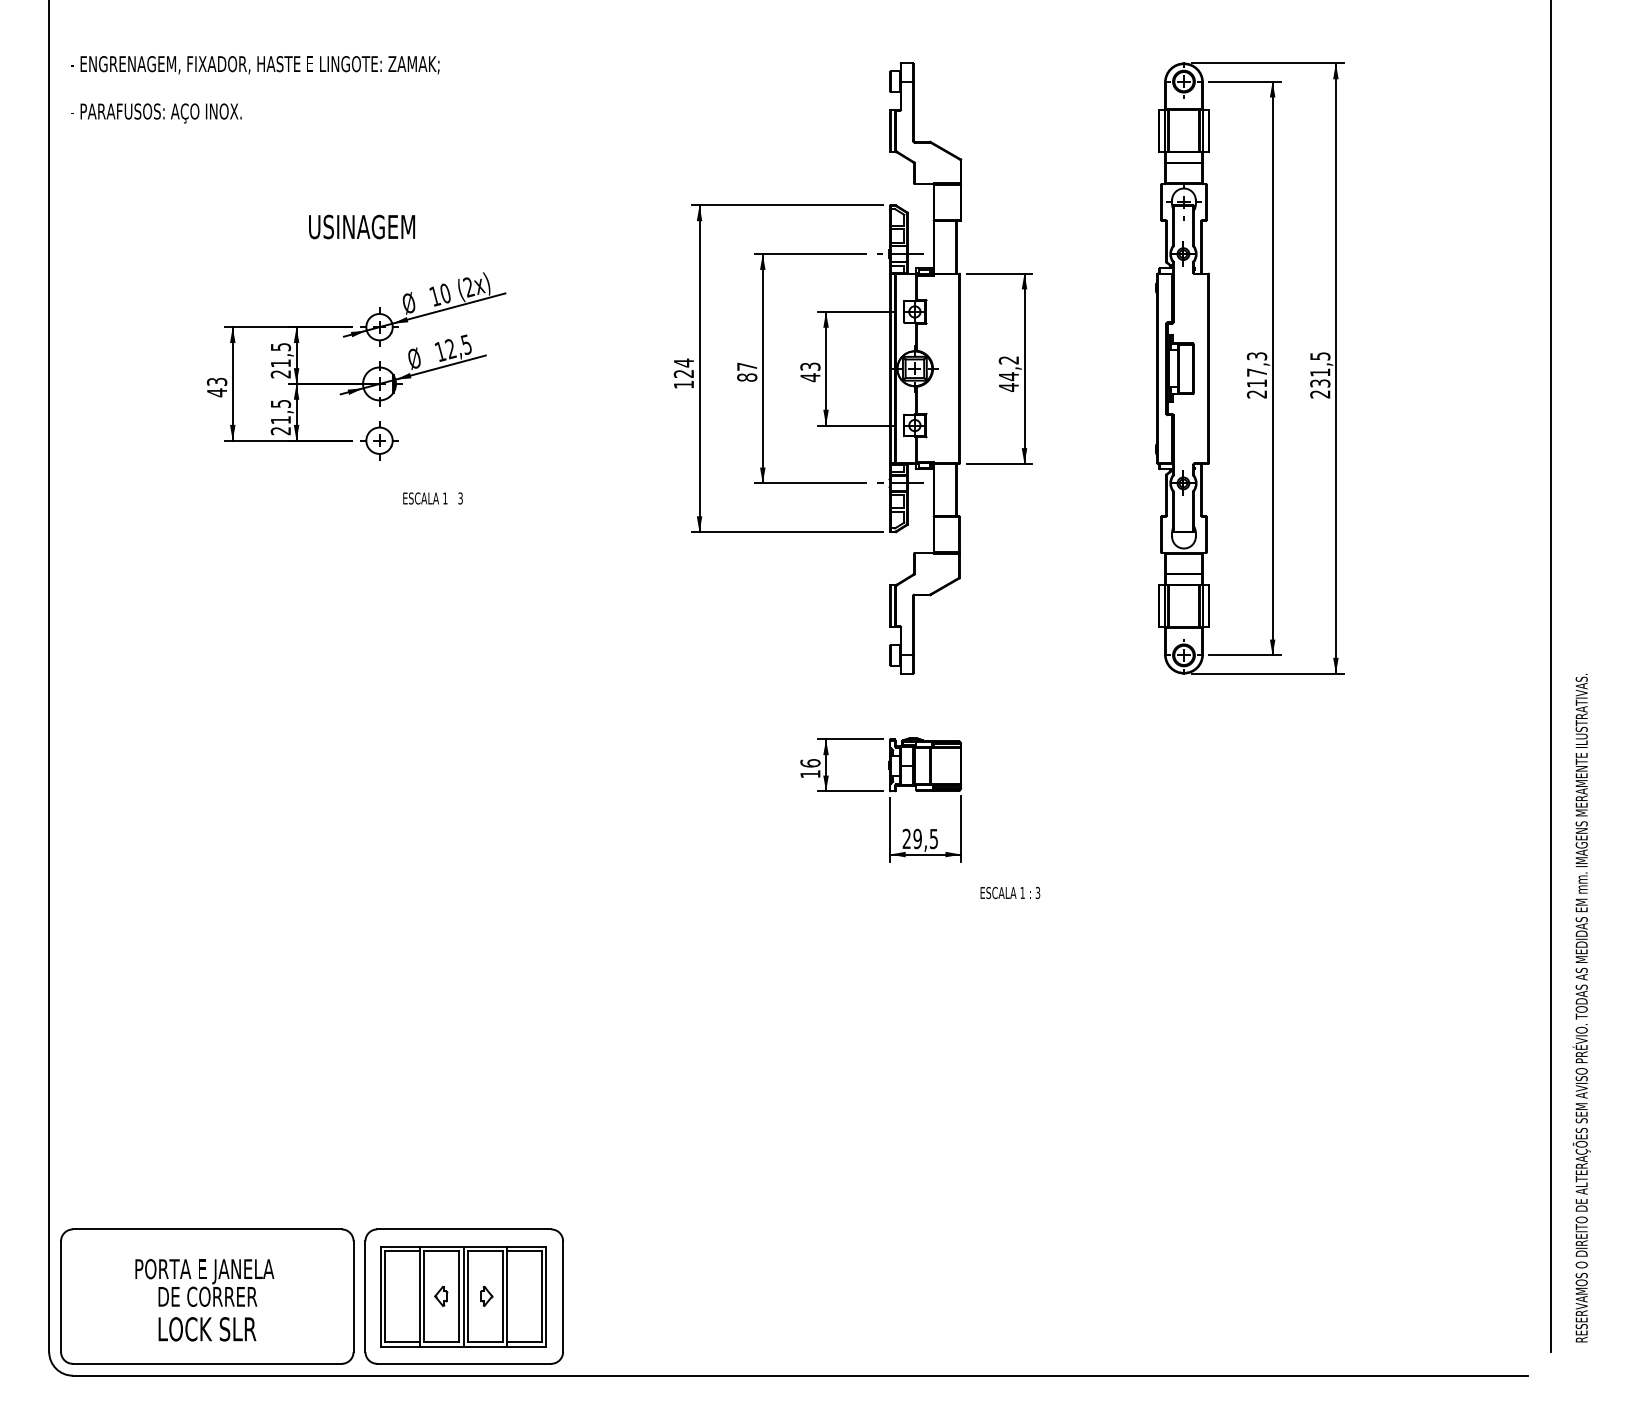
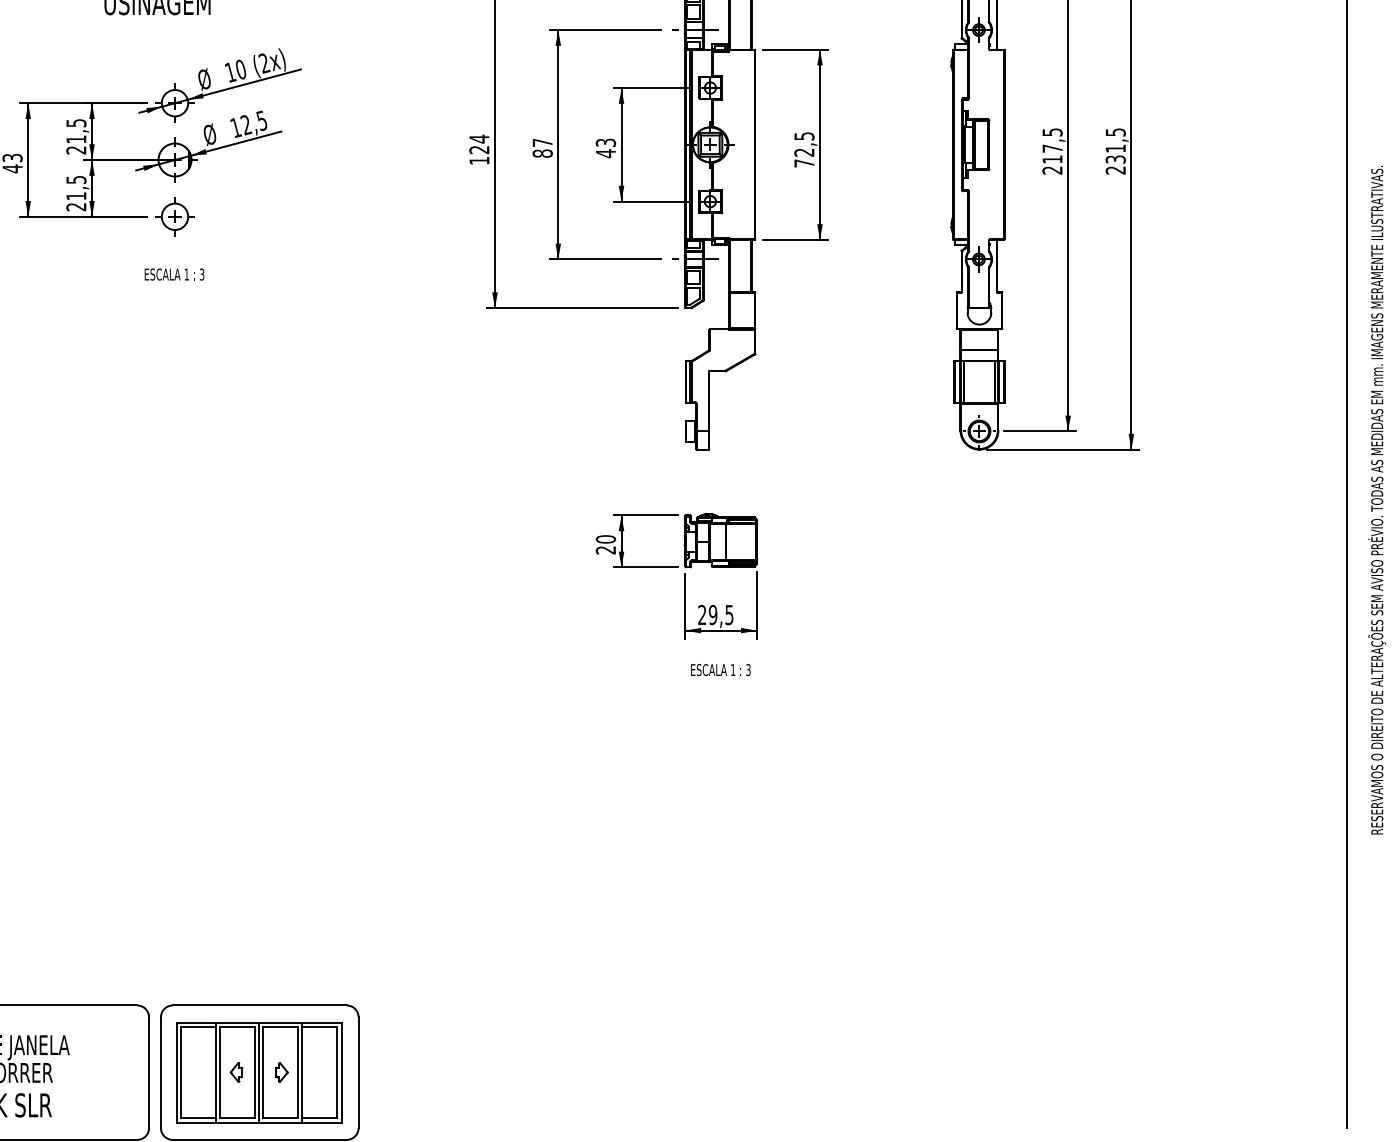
text: (1256, 356) -> (1051, 132), 217,3 -> 217,5
text: (1008, 373) -> (803, 149), 44,2 -> 72,5
text: (432, 498) -> (173, 274), moved
text: (810, 768) -> (605, 544), 16 -> 20
text: (1010, 893) -> (720, 670), moved
text: (1581, 1008) -> (1376, 500), moved

